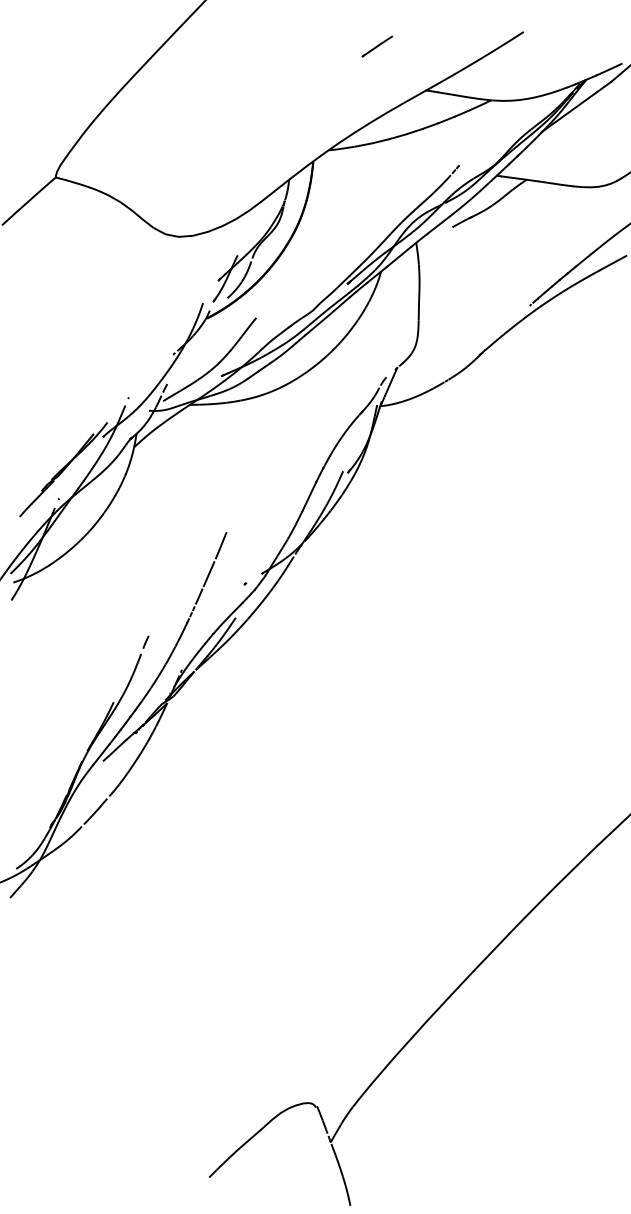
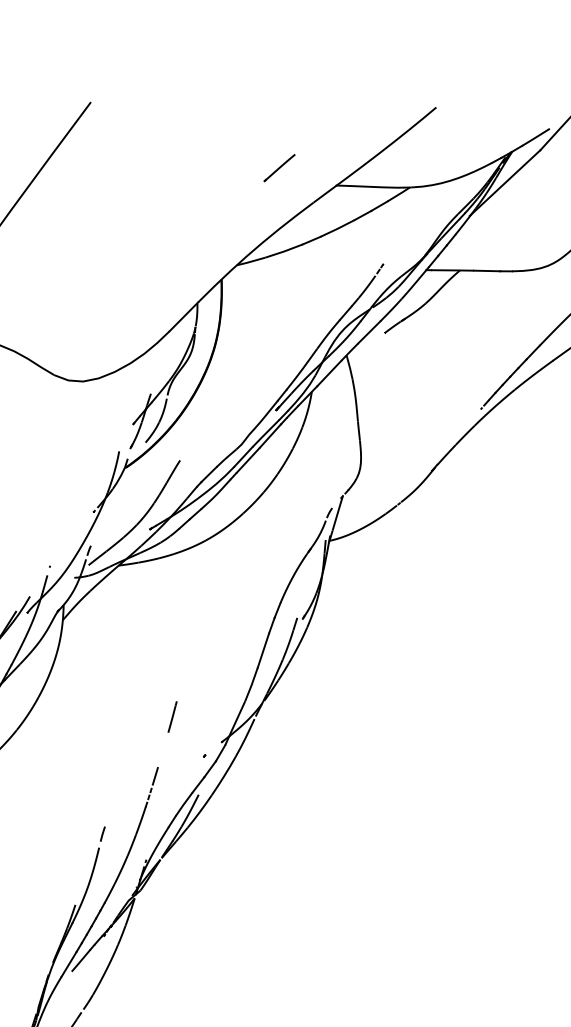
line: (376, 46) -> (278, 168), moved
line: (208, 574) -> (162, 750), removed

